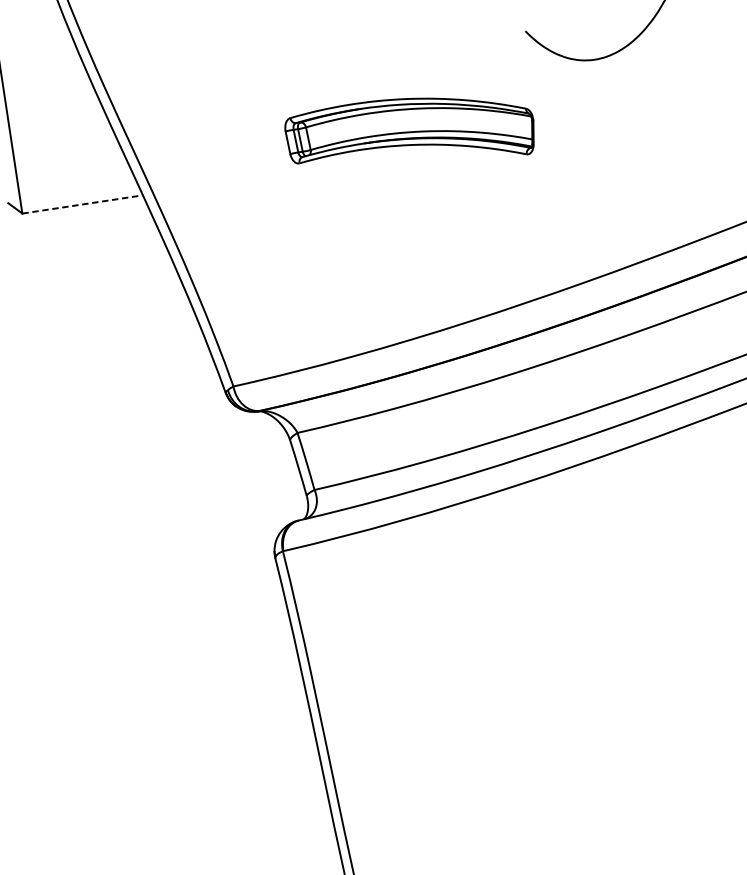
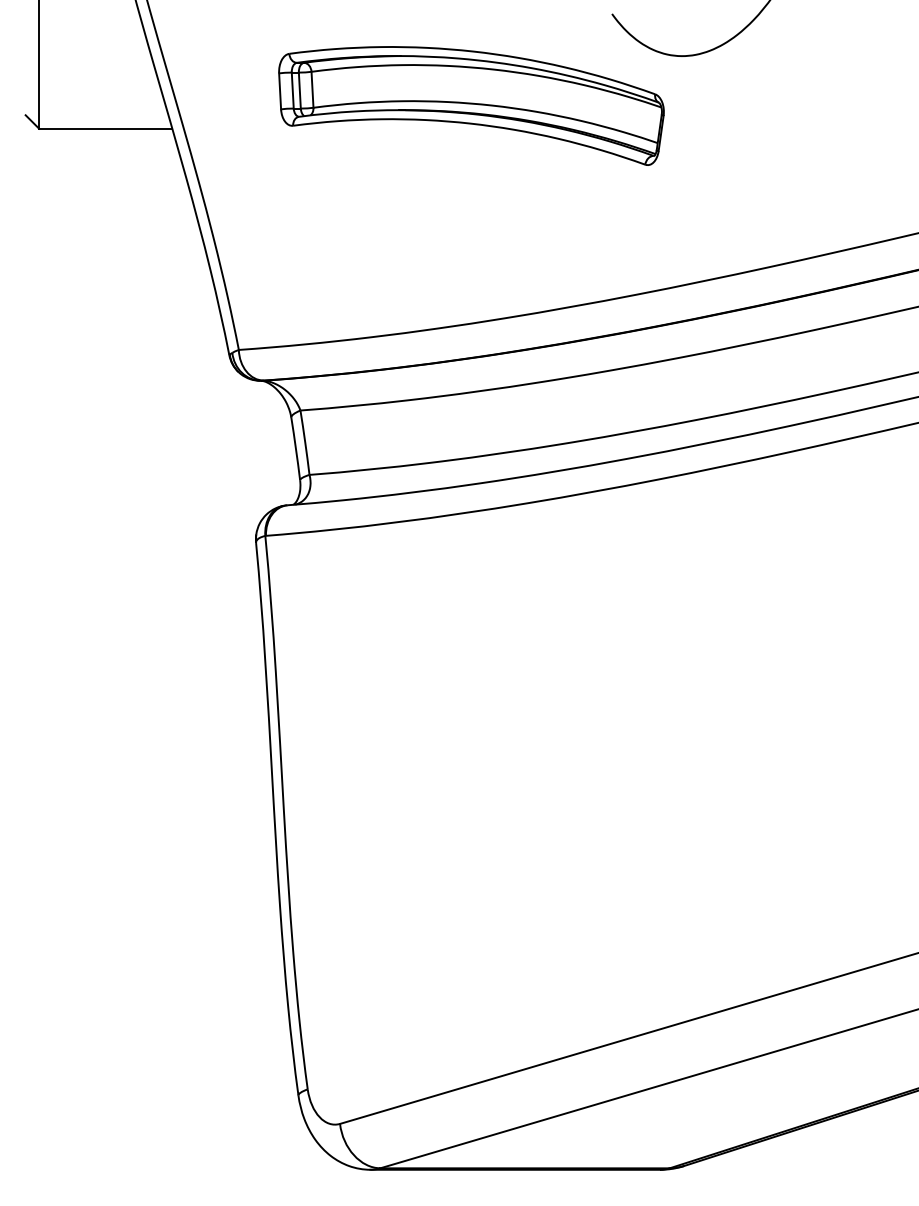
part: (410, 133) -> (471, 105), size x1.43
line: (82, 204) -> (105, 128), dashed -> solid

